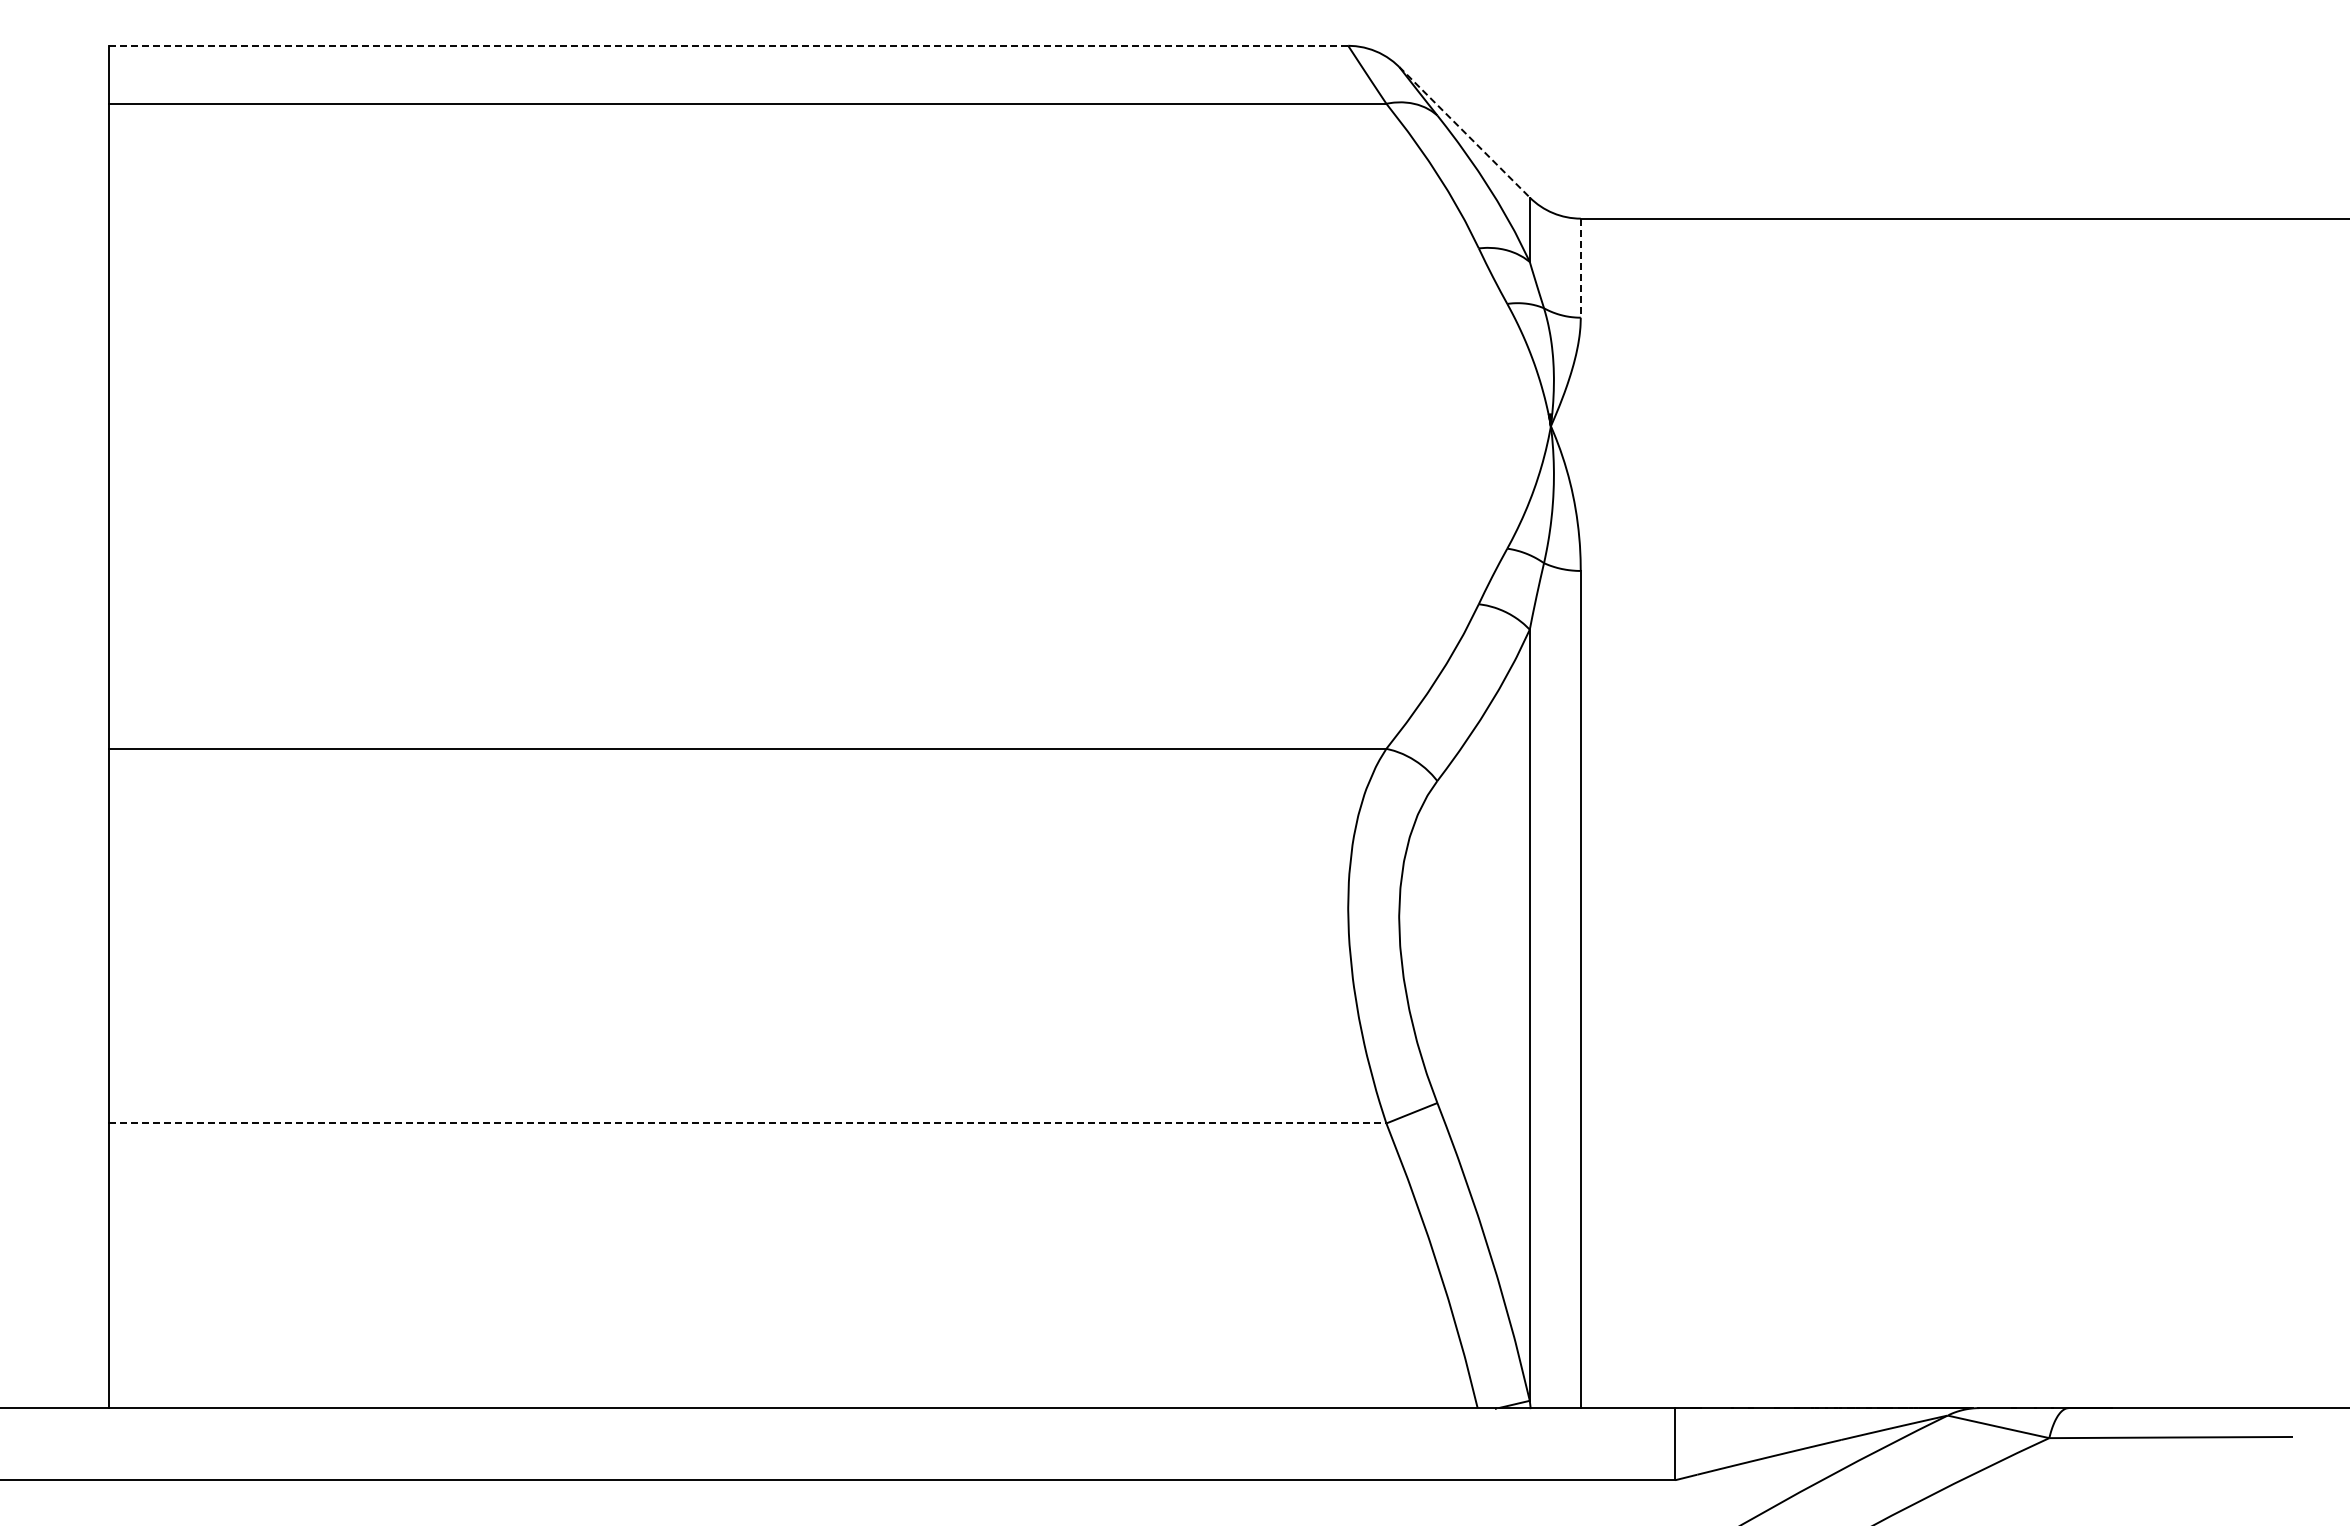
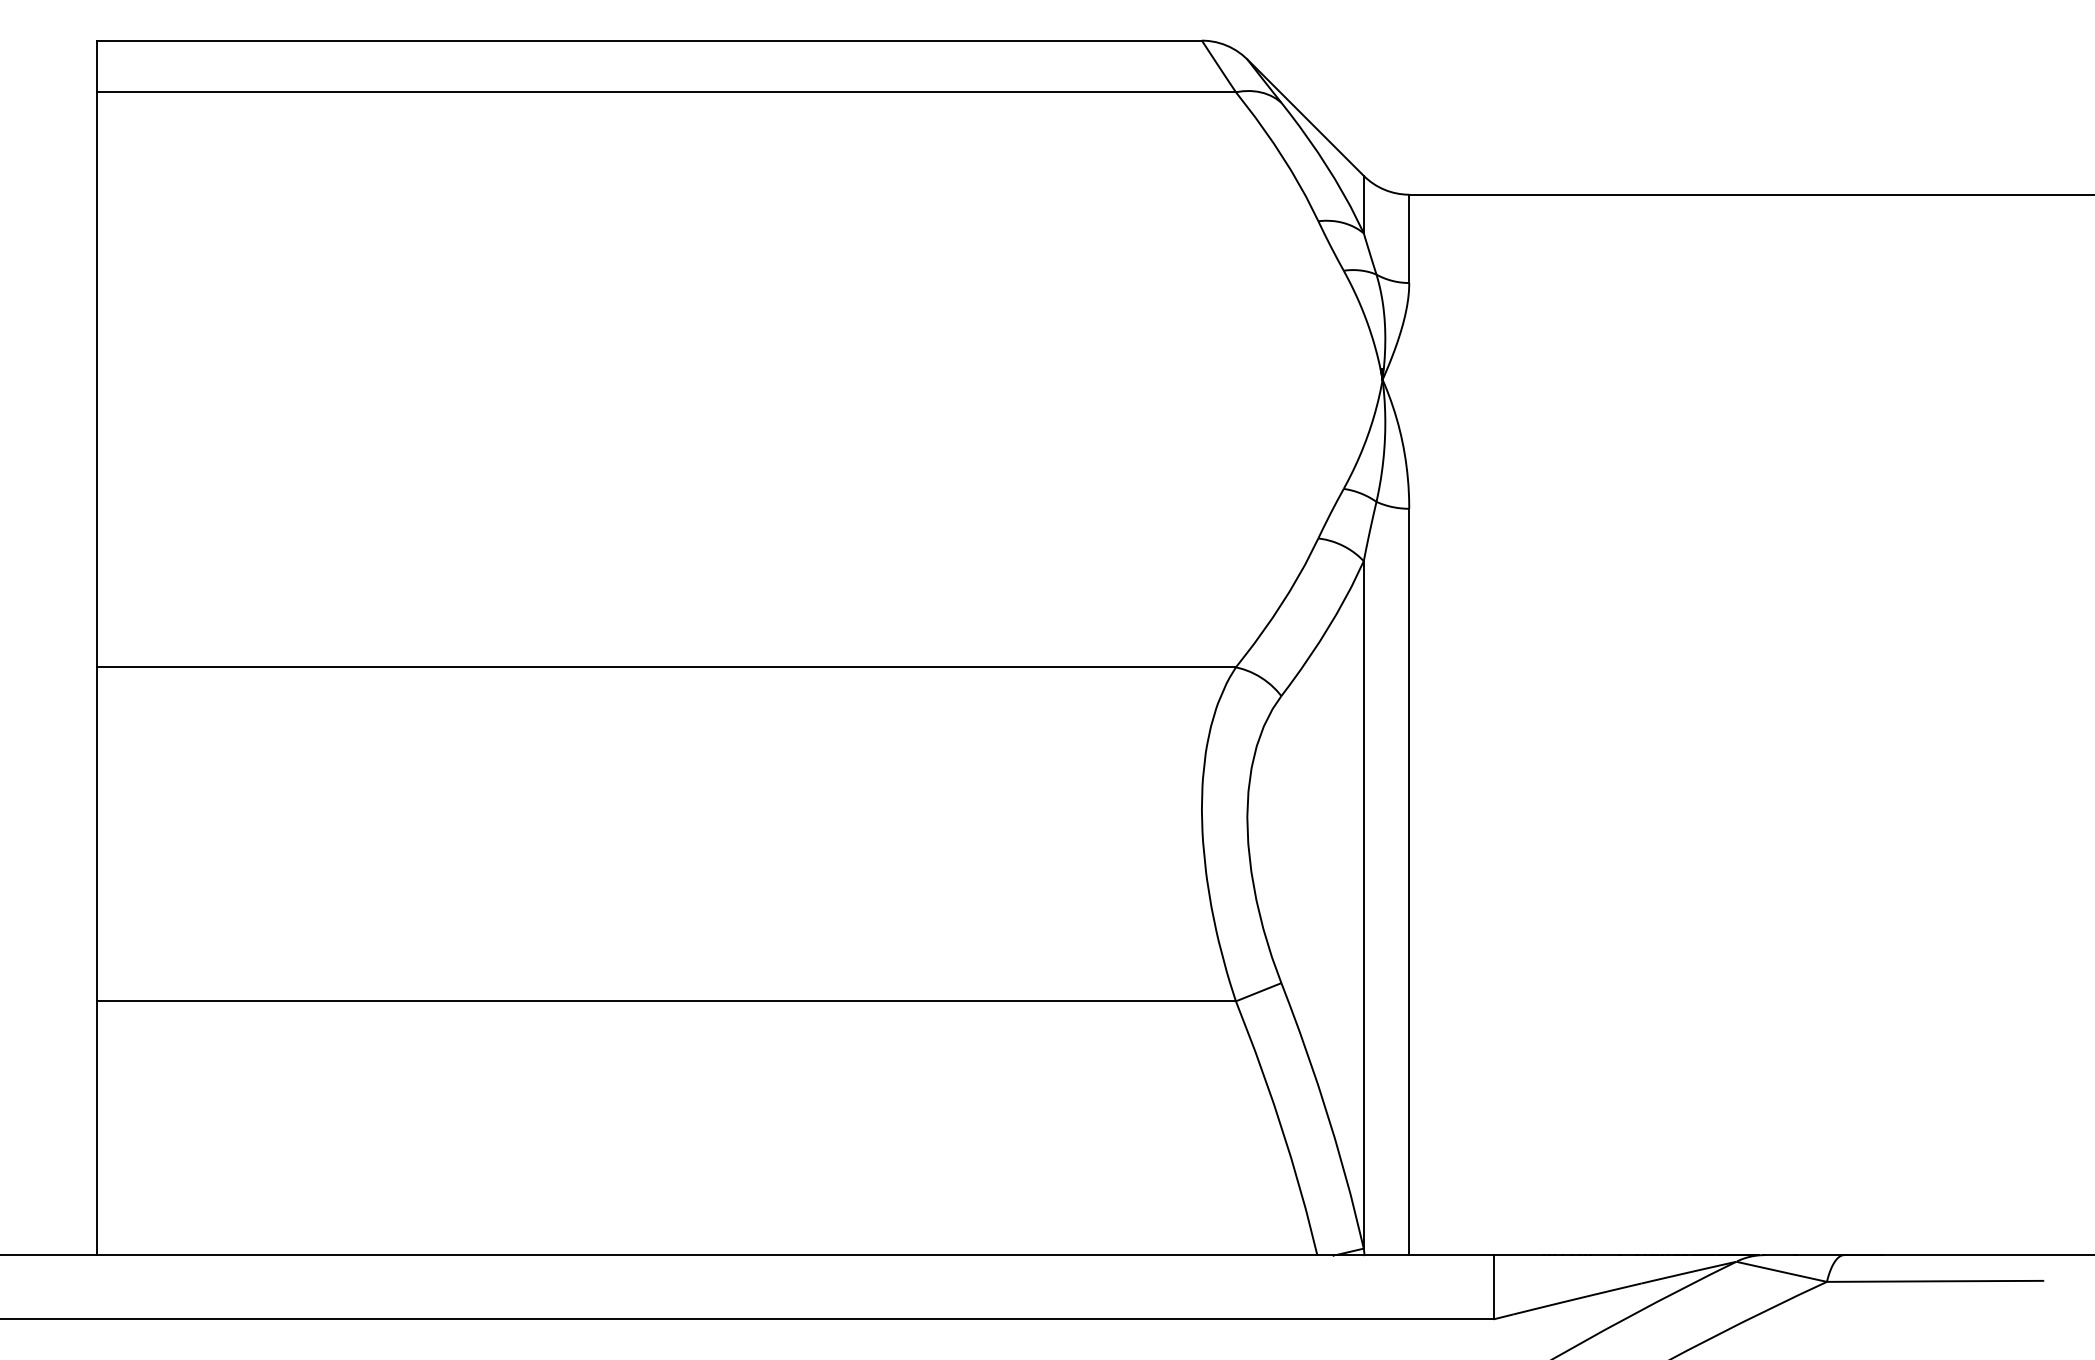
line: (728, 45) -> (649, 40), dashed -> solid
line: (1464, 132) -> (1305, 117), dashed -> solid
line: (1580, 268) -> (1409, 239), dashed -> solid
line: (747, 1123) -> (666, 1001), dashed -> solid

